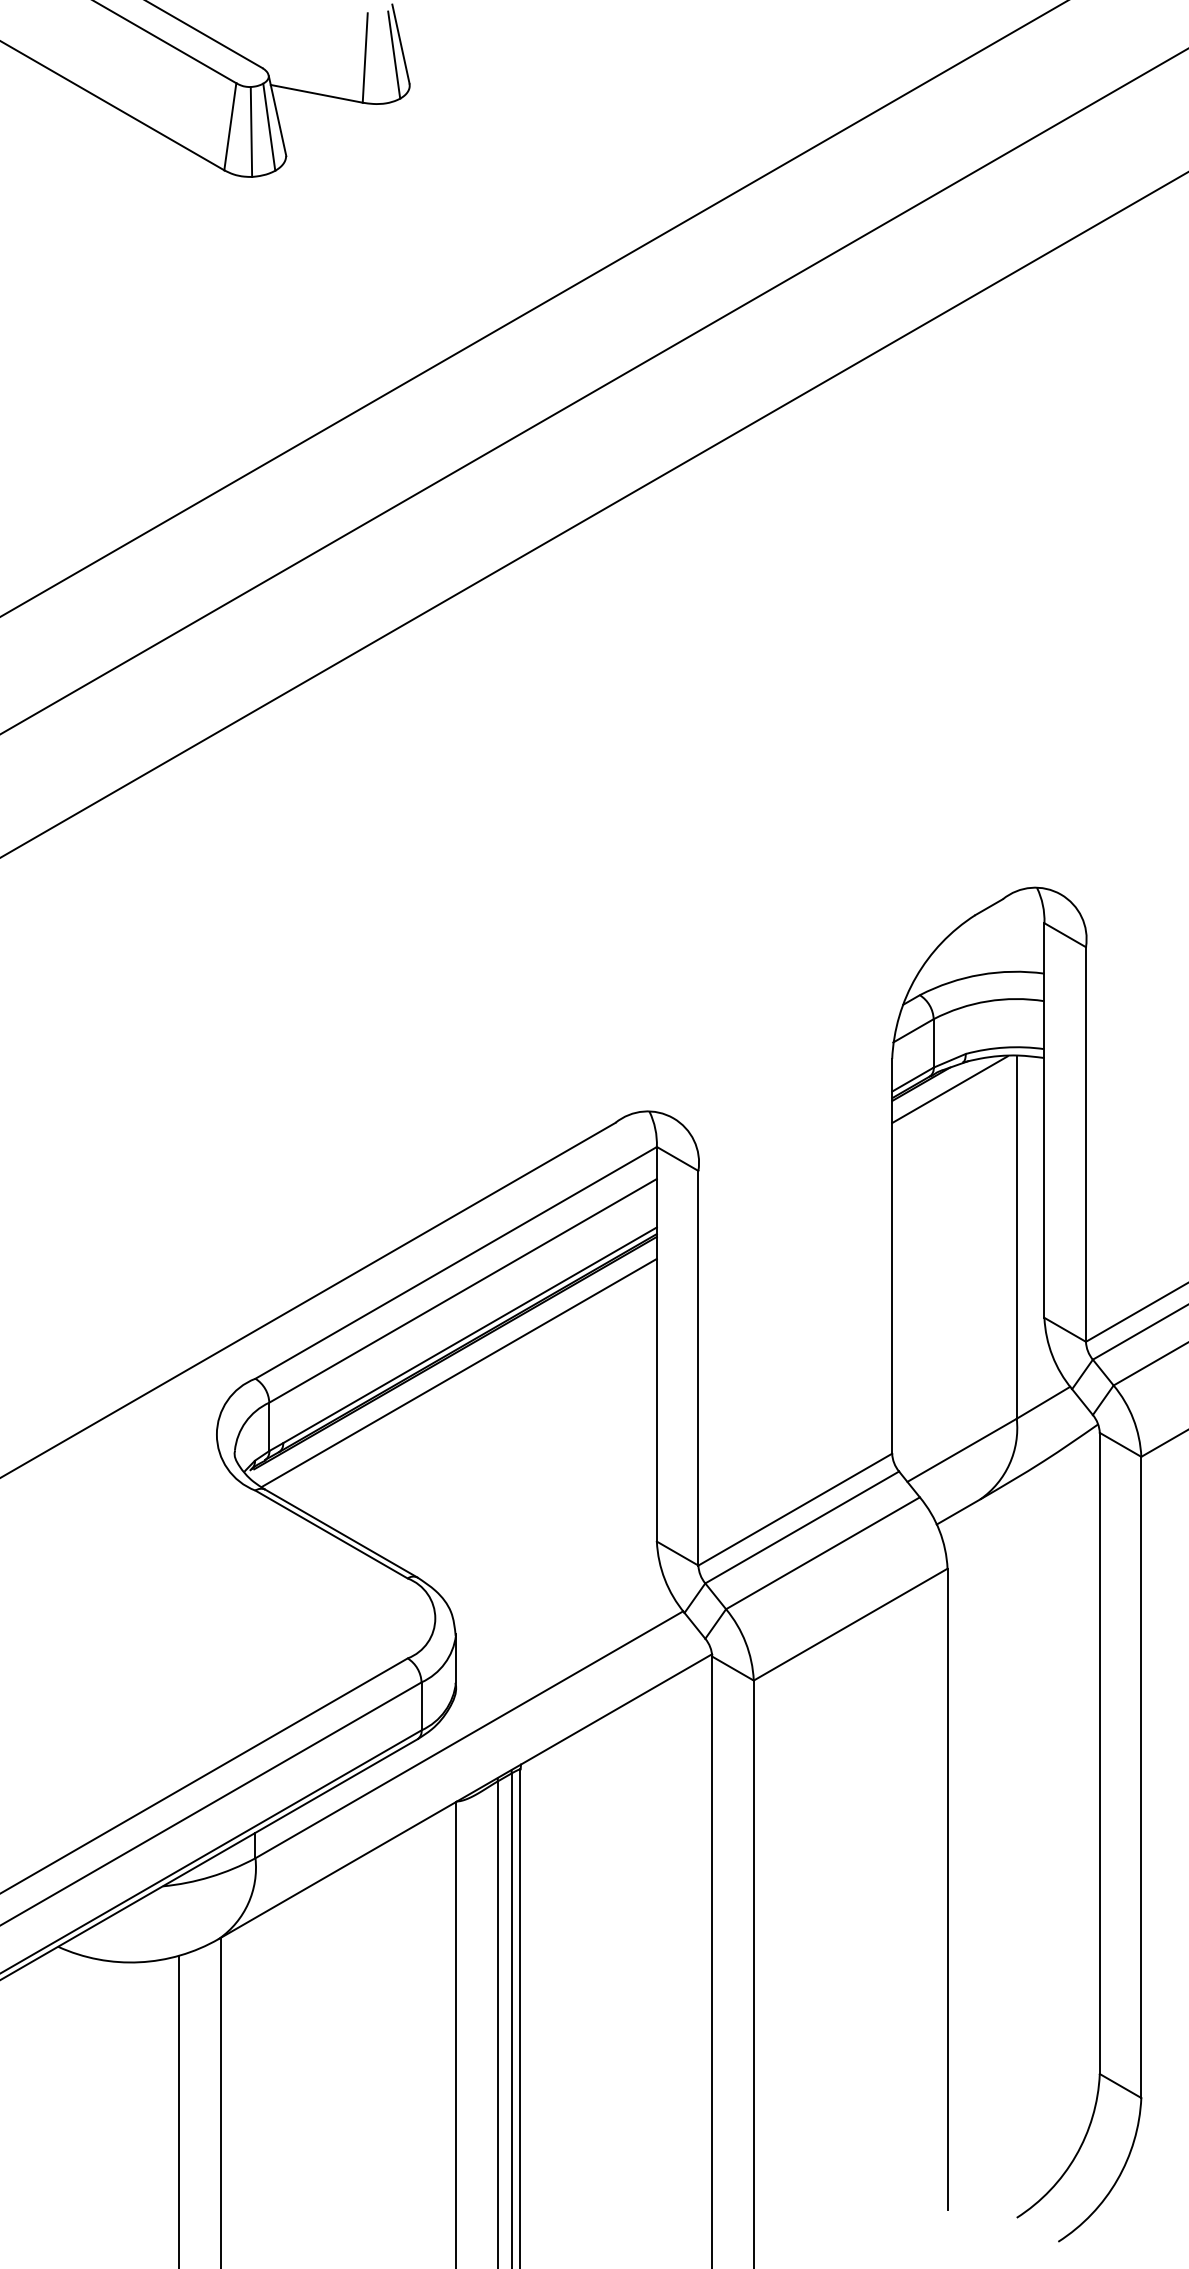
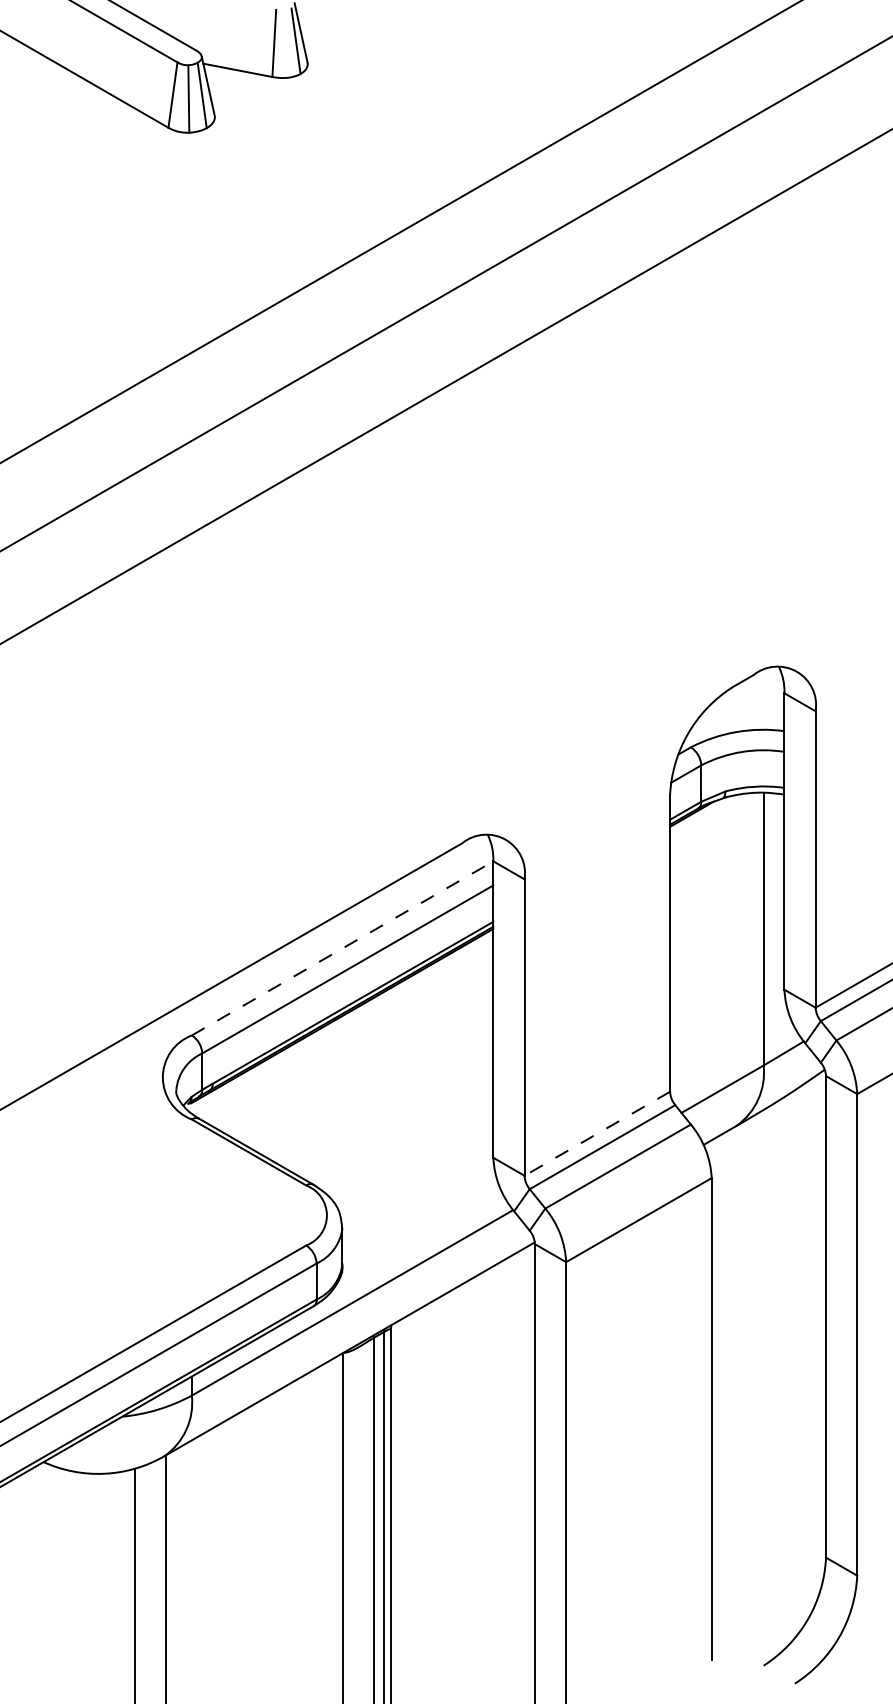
line: (949, 1089) -> (713, 818), removed
line: (456, 1262) -> (342, 948), solid -> dashed
line: (458, 1372) -> (344, 1030), removed
line: (795, 1509) -> (597, 1133), solid -> dashed

